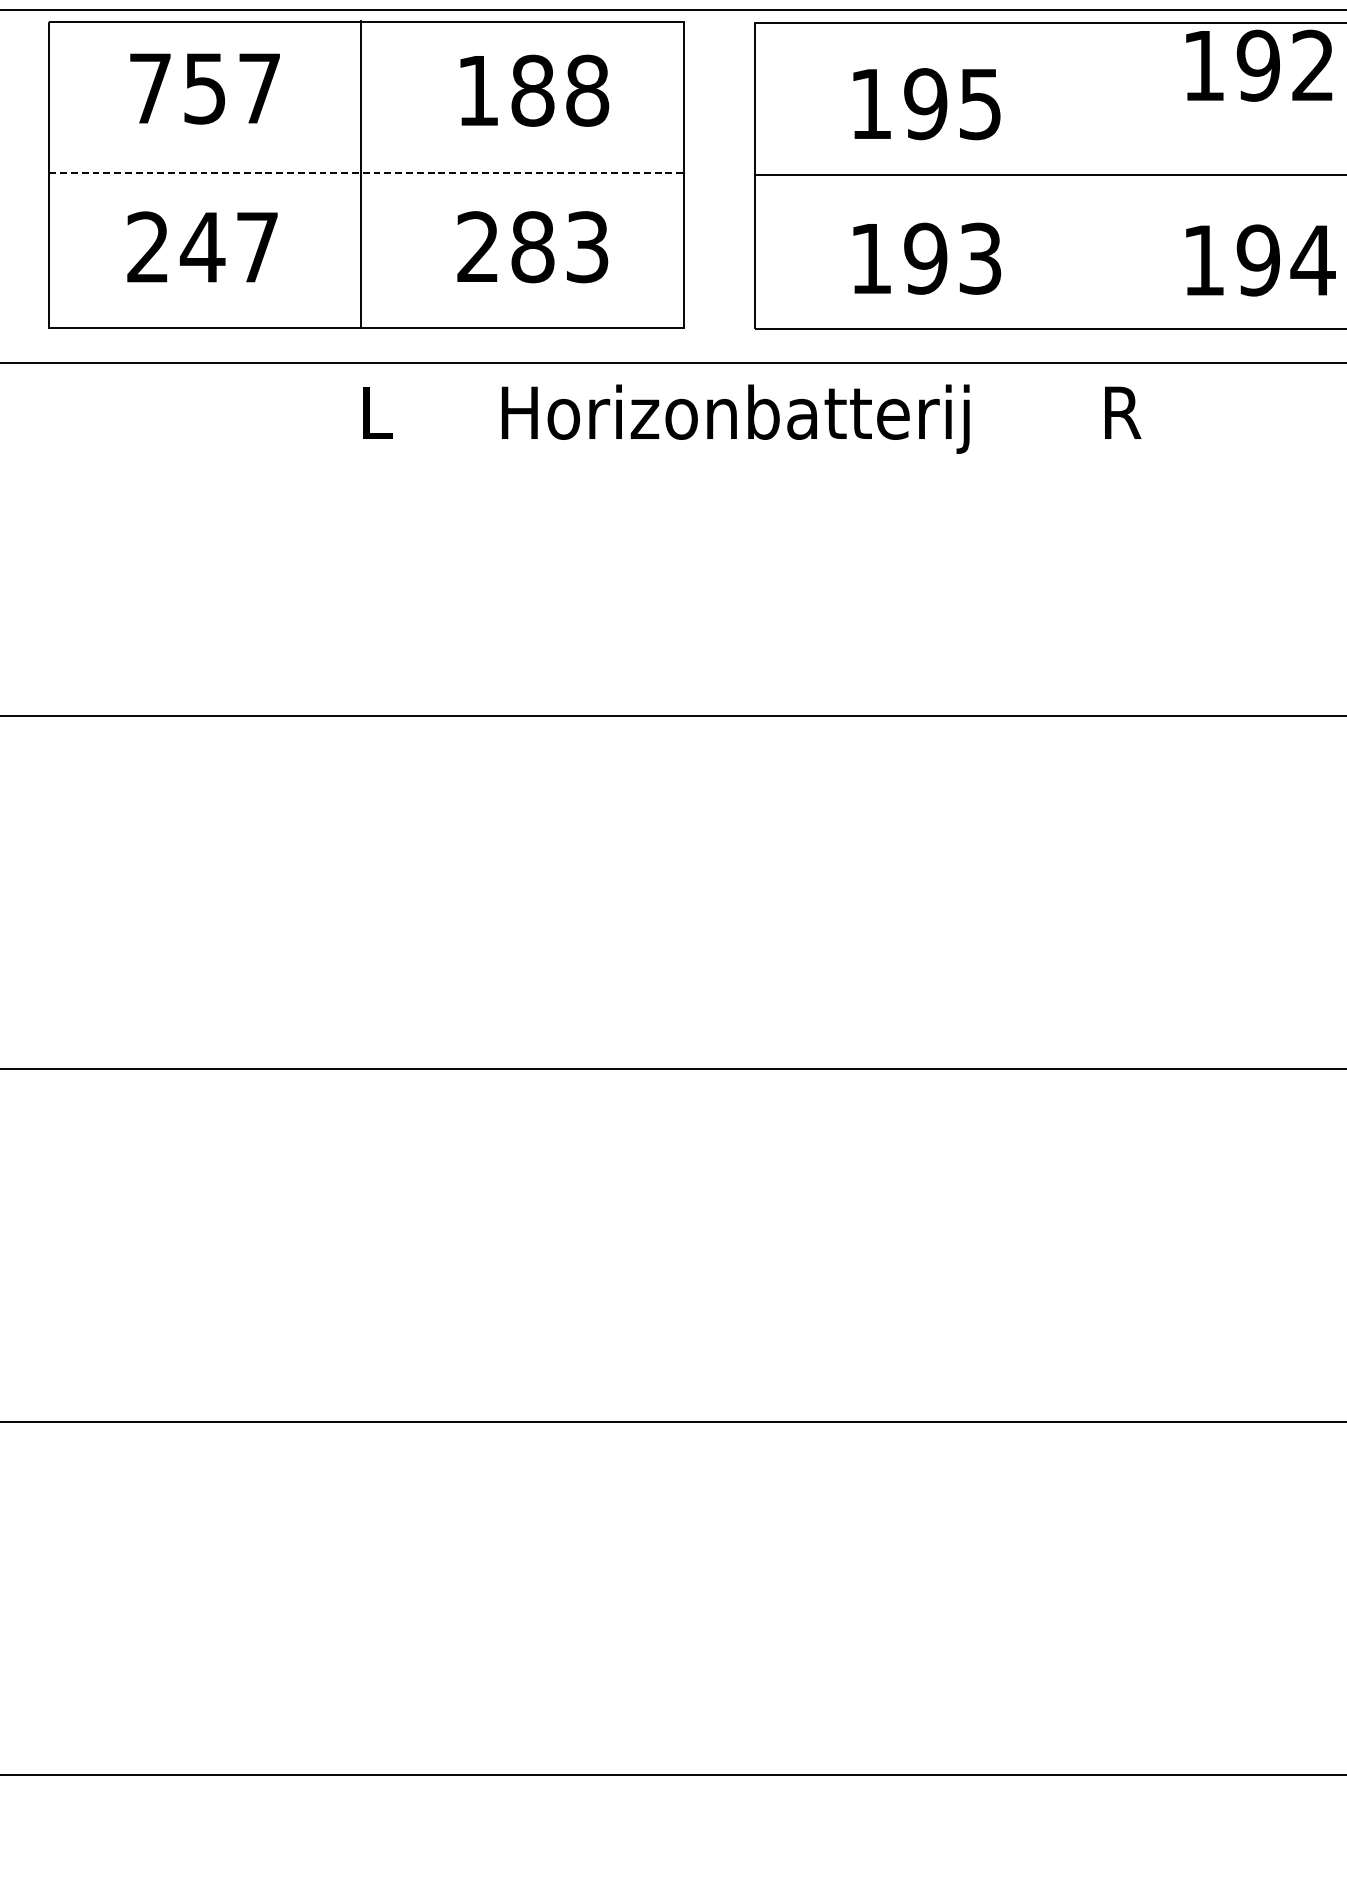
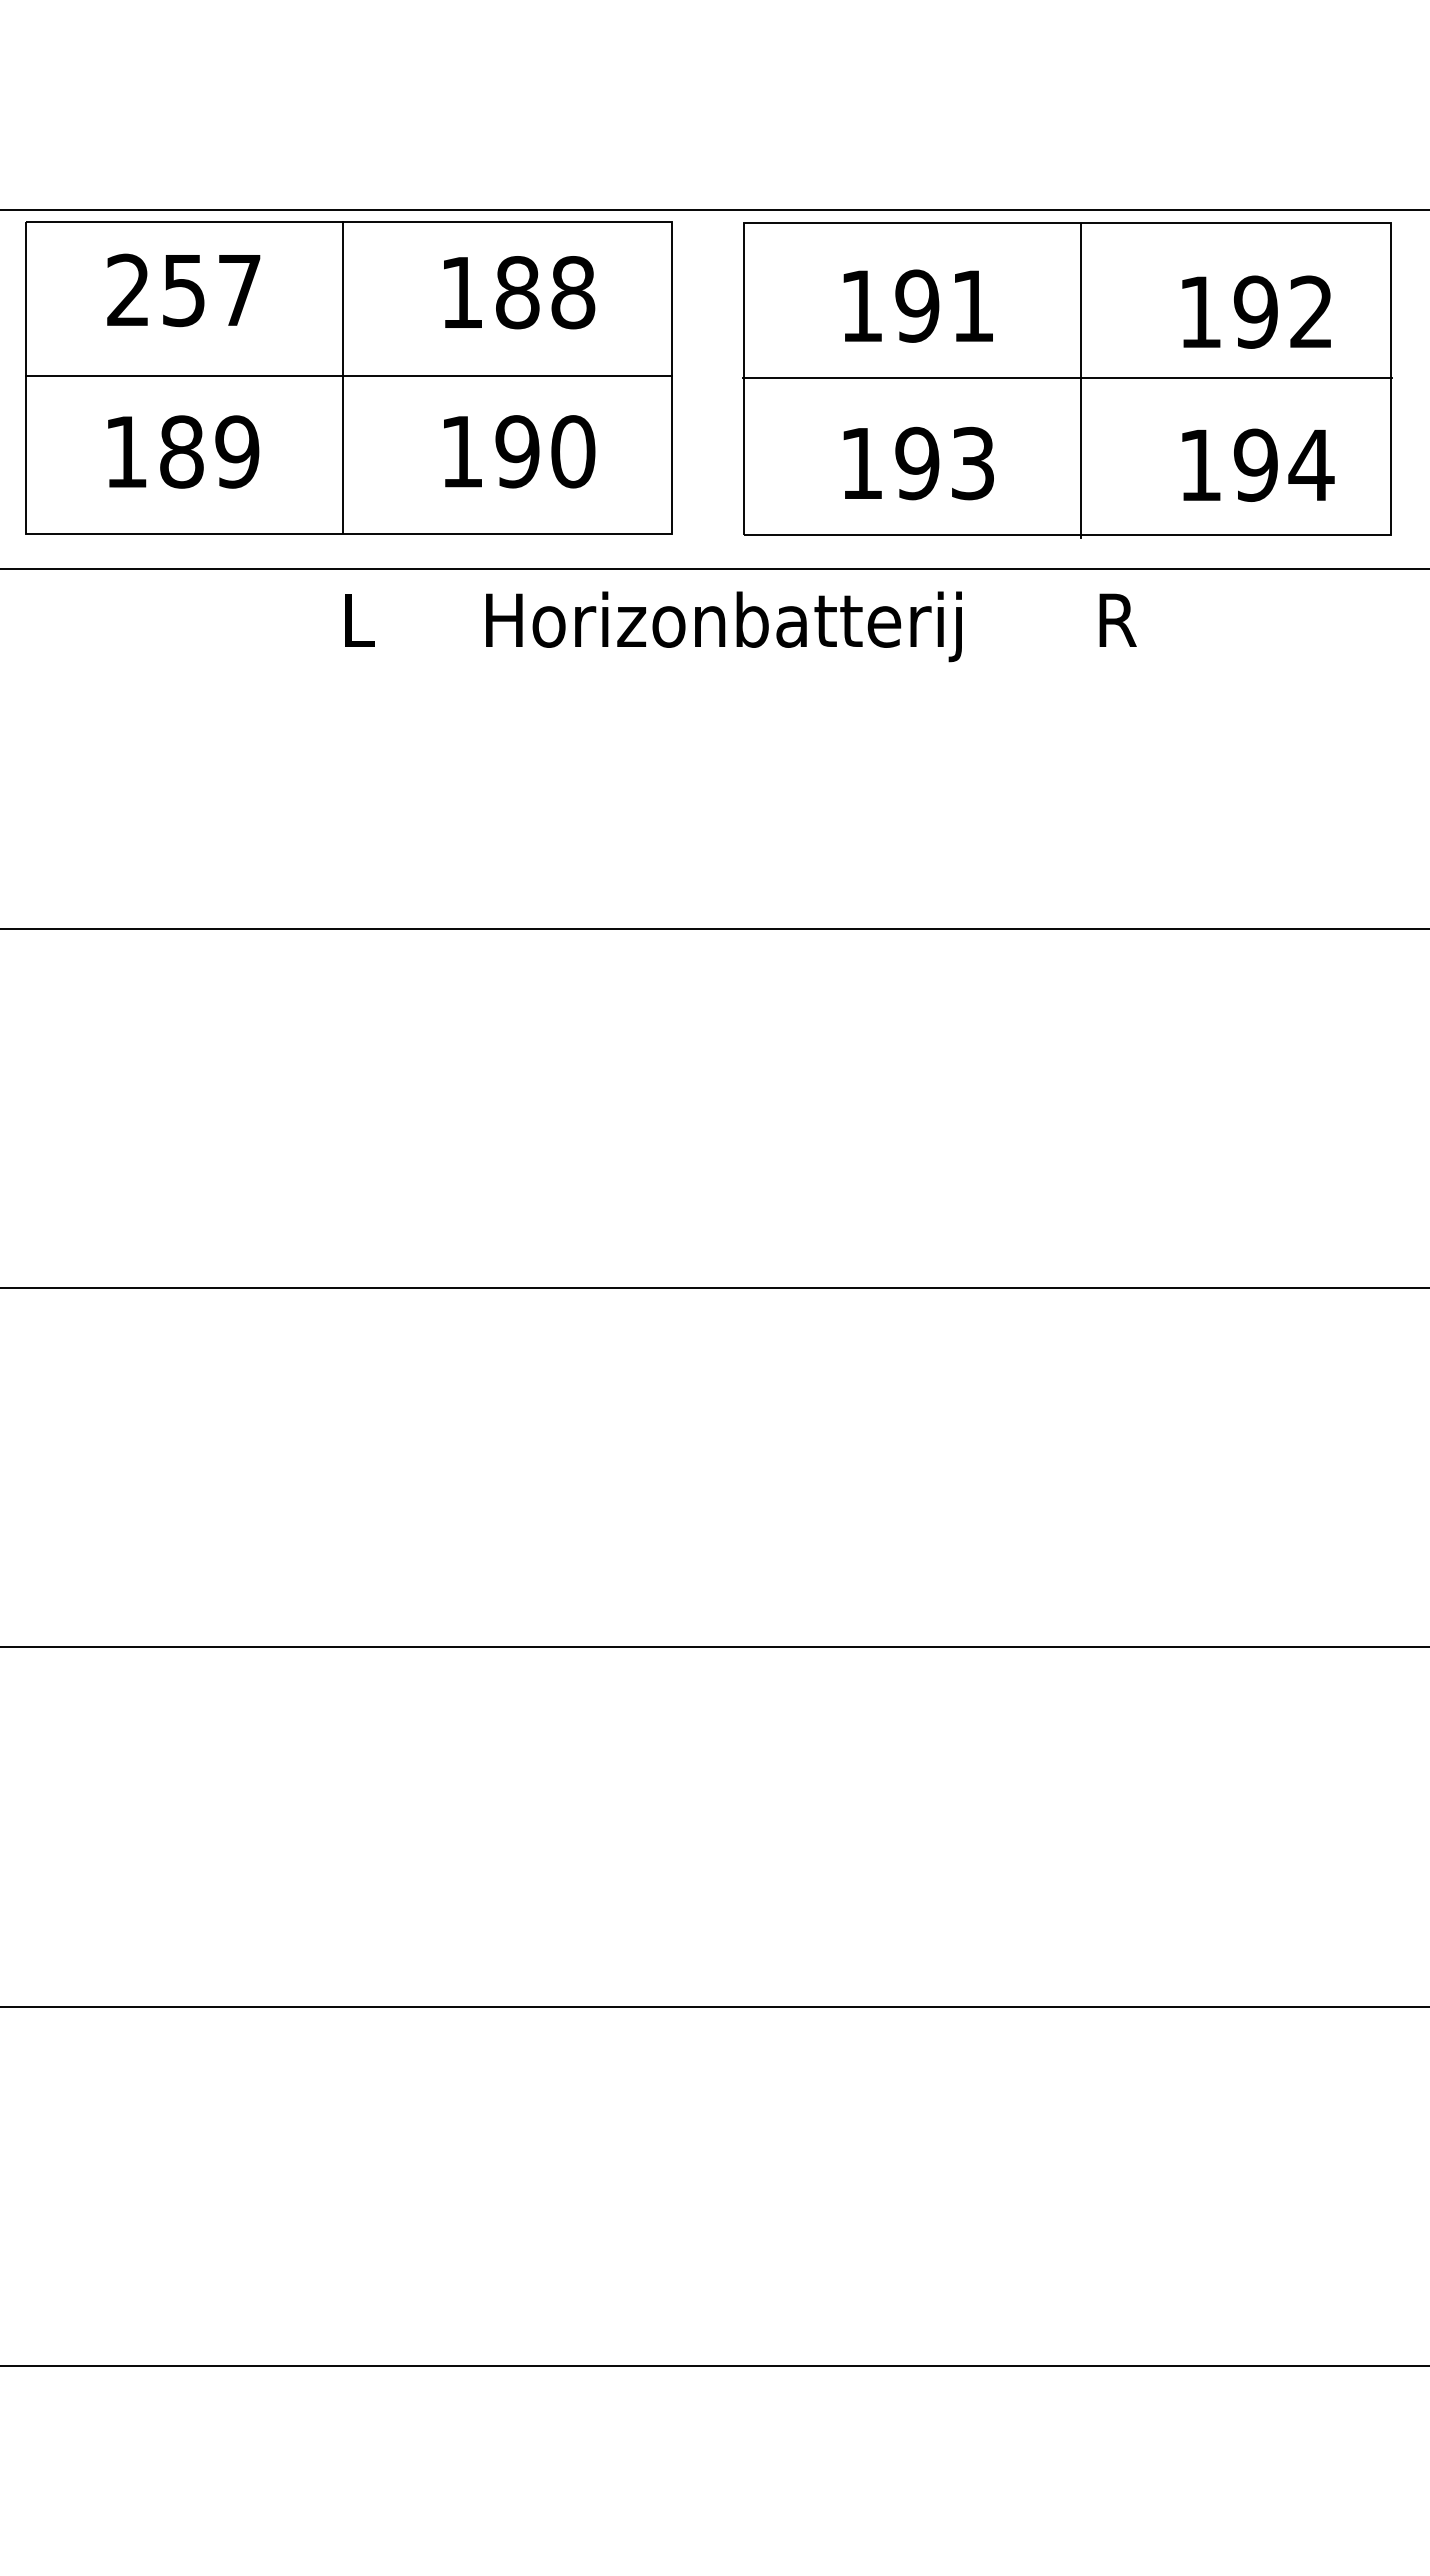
text: (1259, 65) -> (1256, 311), moved
text: (149, 87) -> (127, 289), 757 -> 257
text: (979, 104) -> (972, 306), 195 -> 191
line: (367, 173) -> (349, 376), dashed -> solid
line: (1086, 177) -> (1080, 380), added
text: (203, 246) -> (182, 451), 247 -> 189
text: (532, 246) -> (517, 451), 283 -> 190

